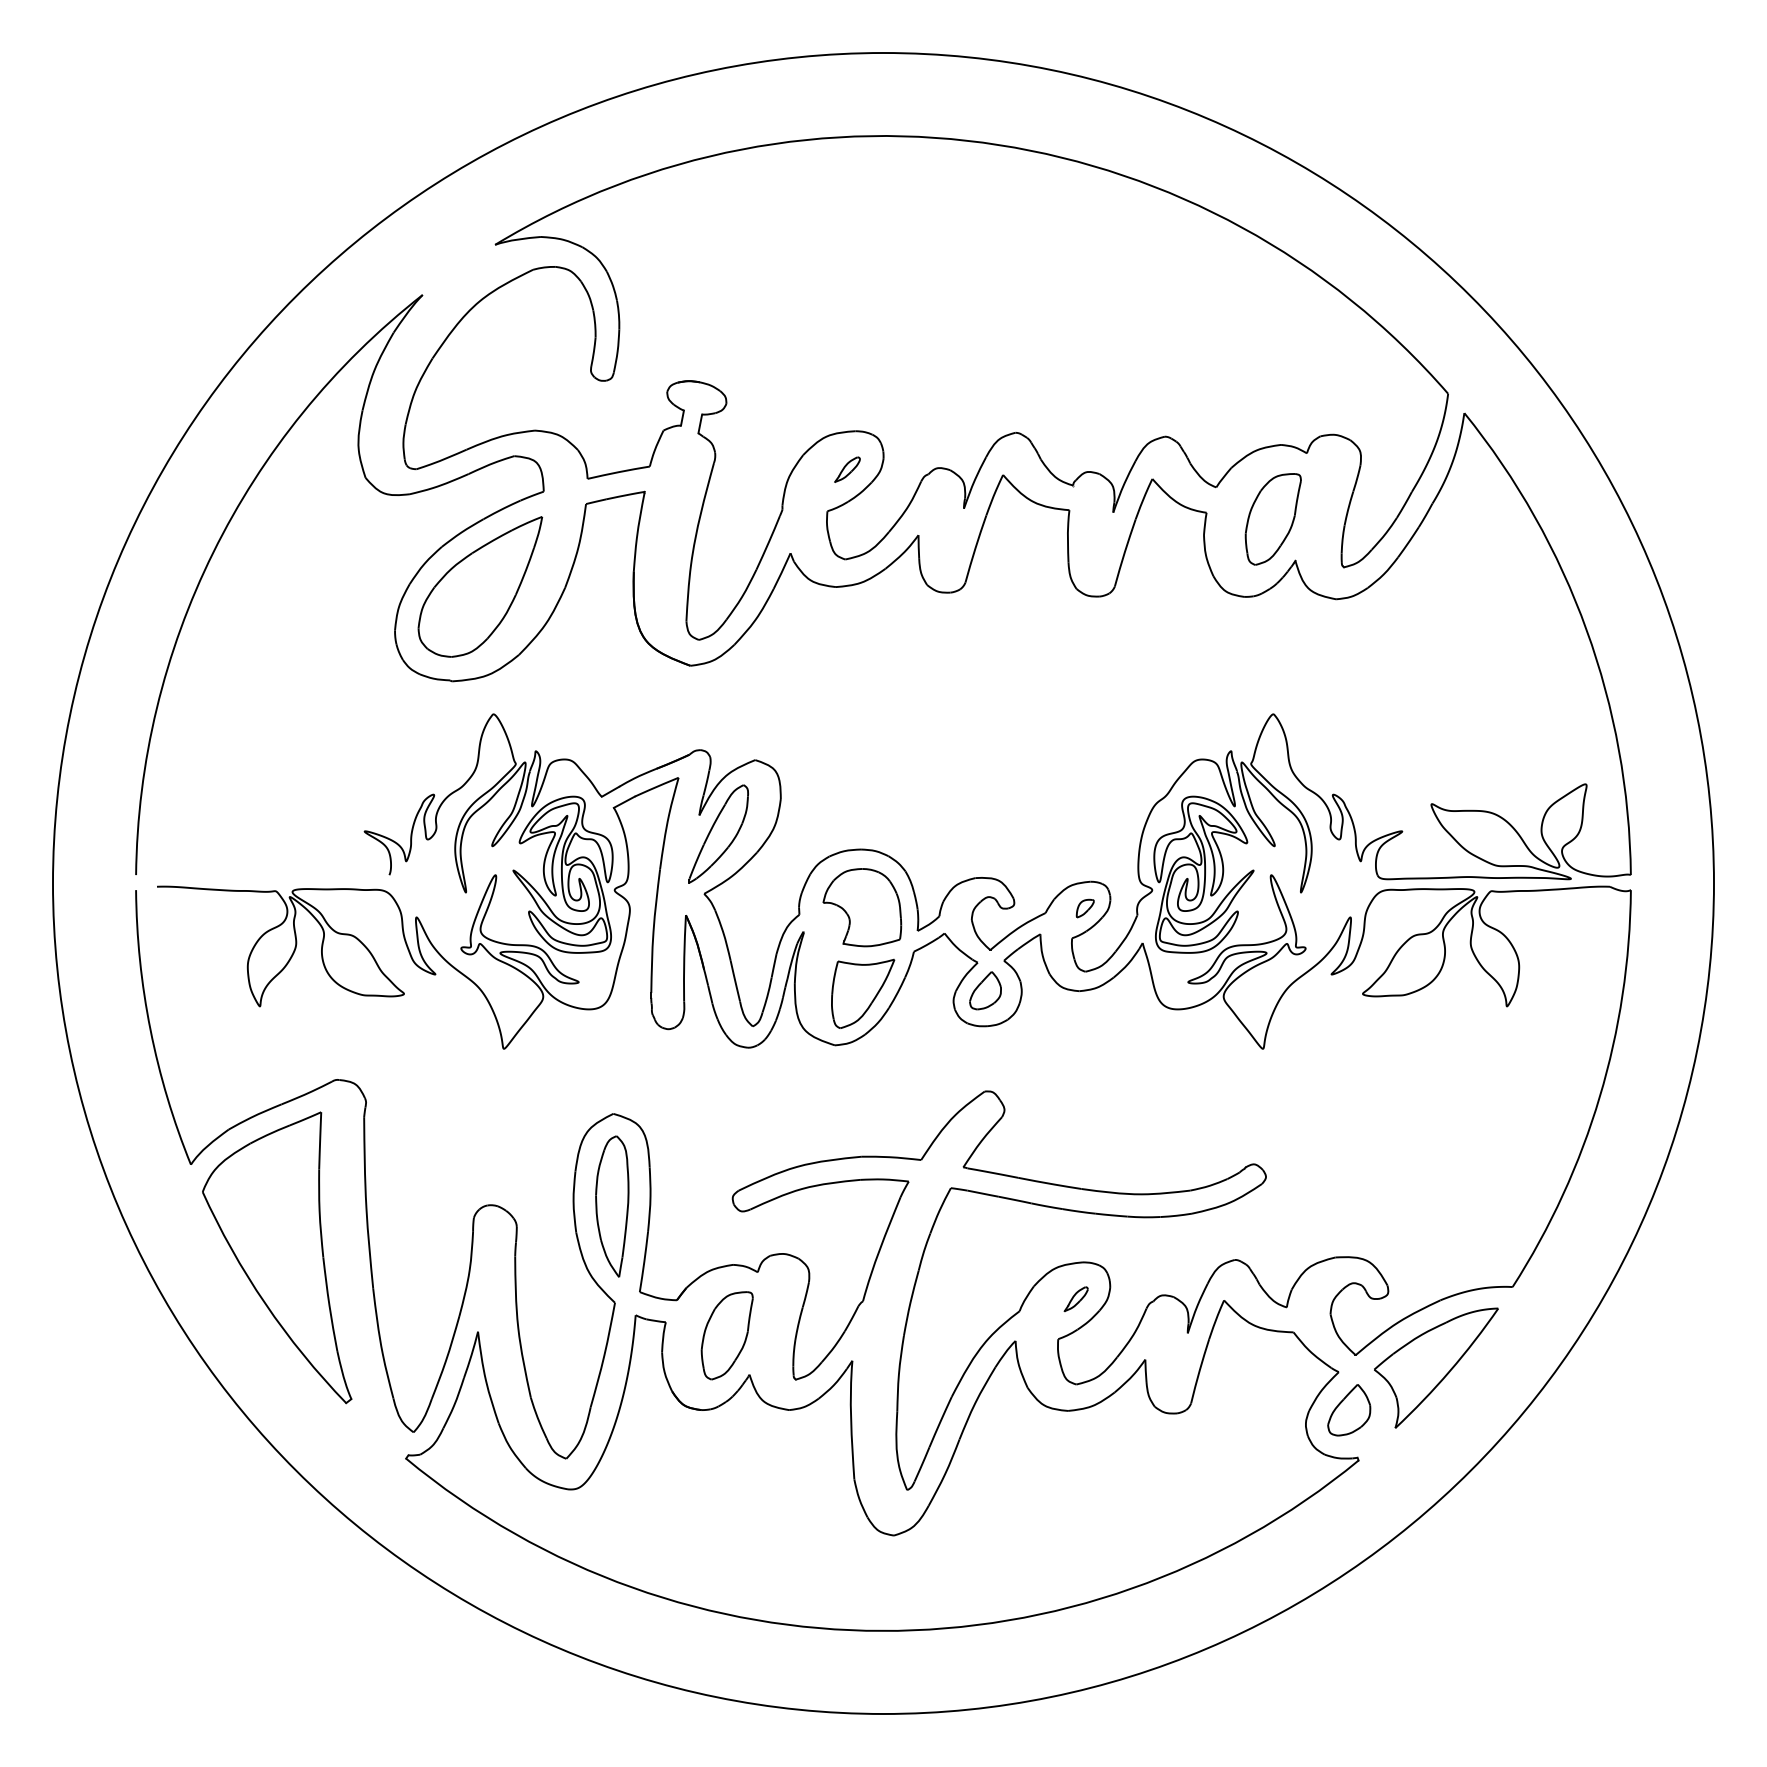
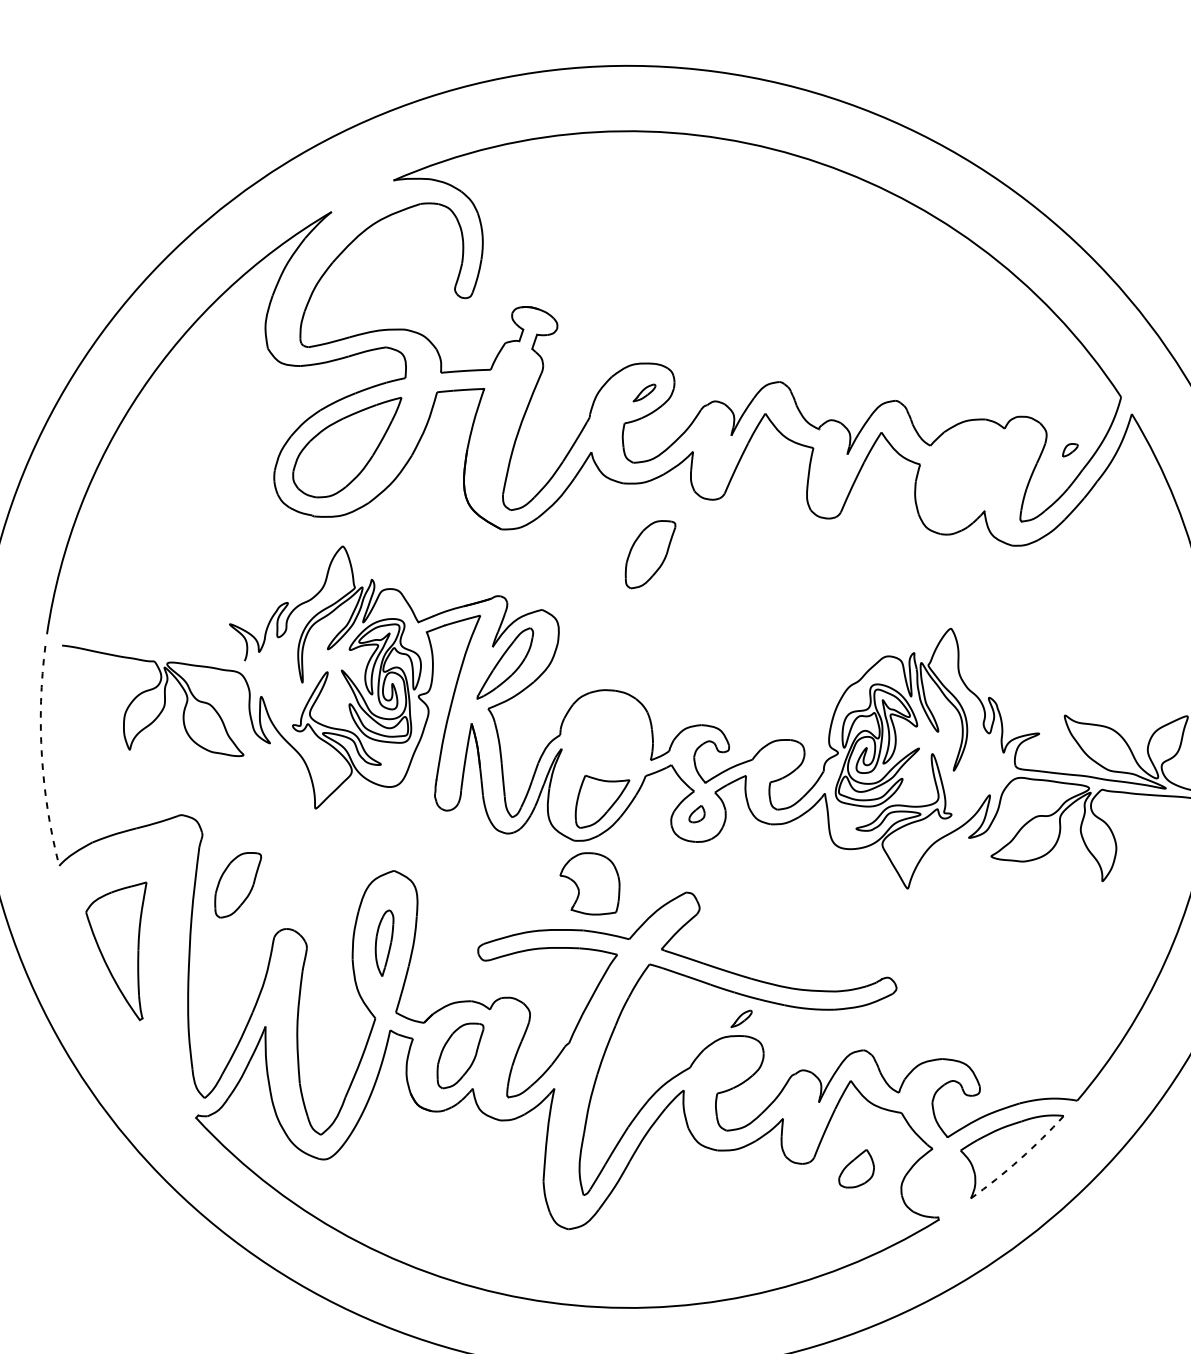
part: (1272, 519) -> (649, 554), moved
part: (862, 907) -> (590, 883), moved
part: (1084, 908) -> (1069, 450), moved
part: (985, 990) -> (697, 813), size x0.6
arc: (150, 1030) -> (41, 756), solid -> dashed
part: (417, 1158) -> (236, 884), added
part: (612, 1206) -> (383, 942), size x0.6
part: (277, 1257) -> (116, 947), size x0.6
part: (1075, 1299) -> (741, 1019), moved
arc: (1449, 1371) -> (1019, 1159), solid -> dashed
part: (1349, 1410) -> (857, 1169), moved

